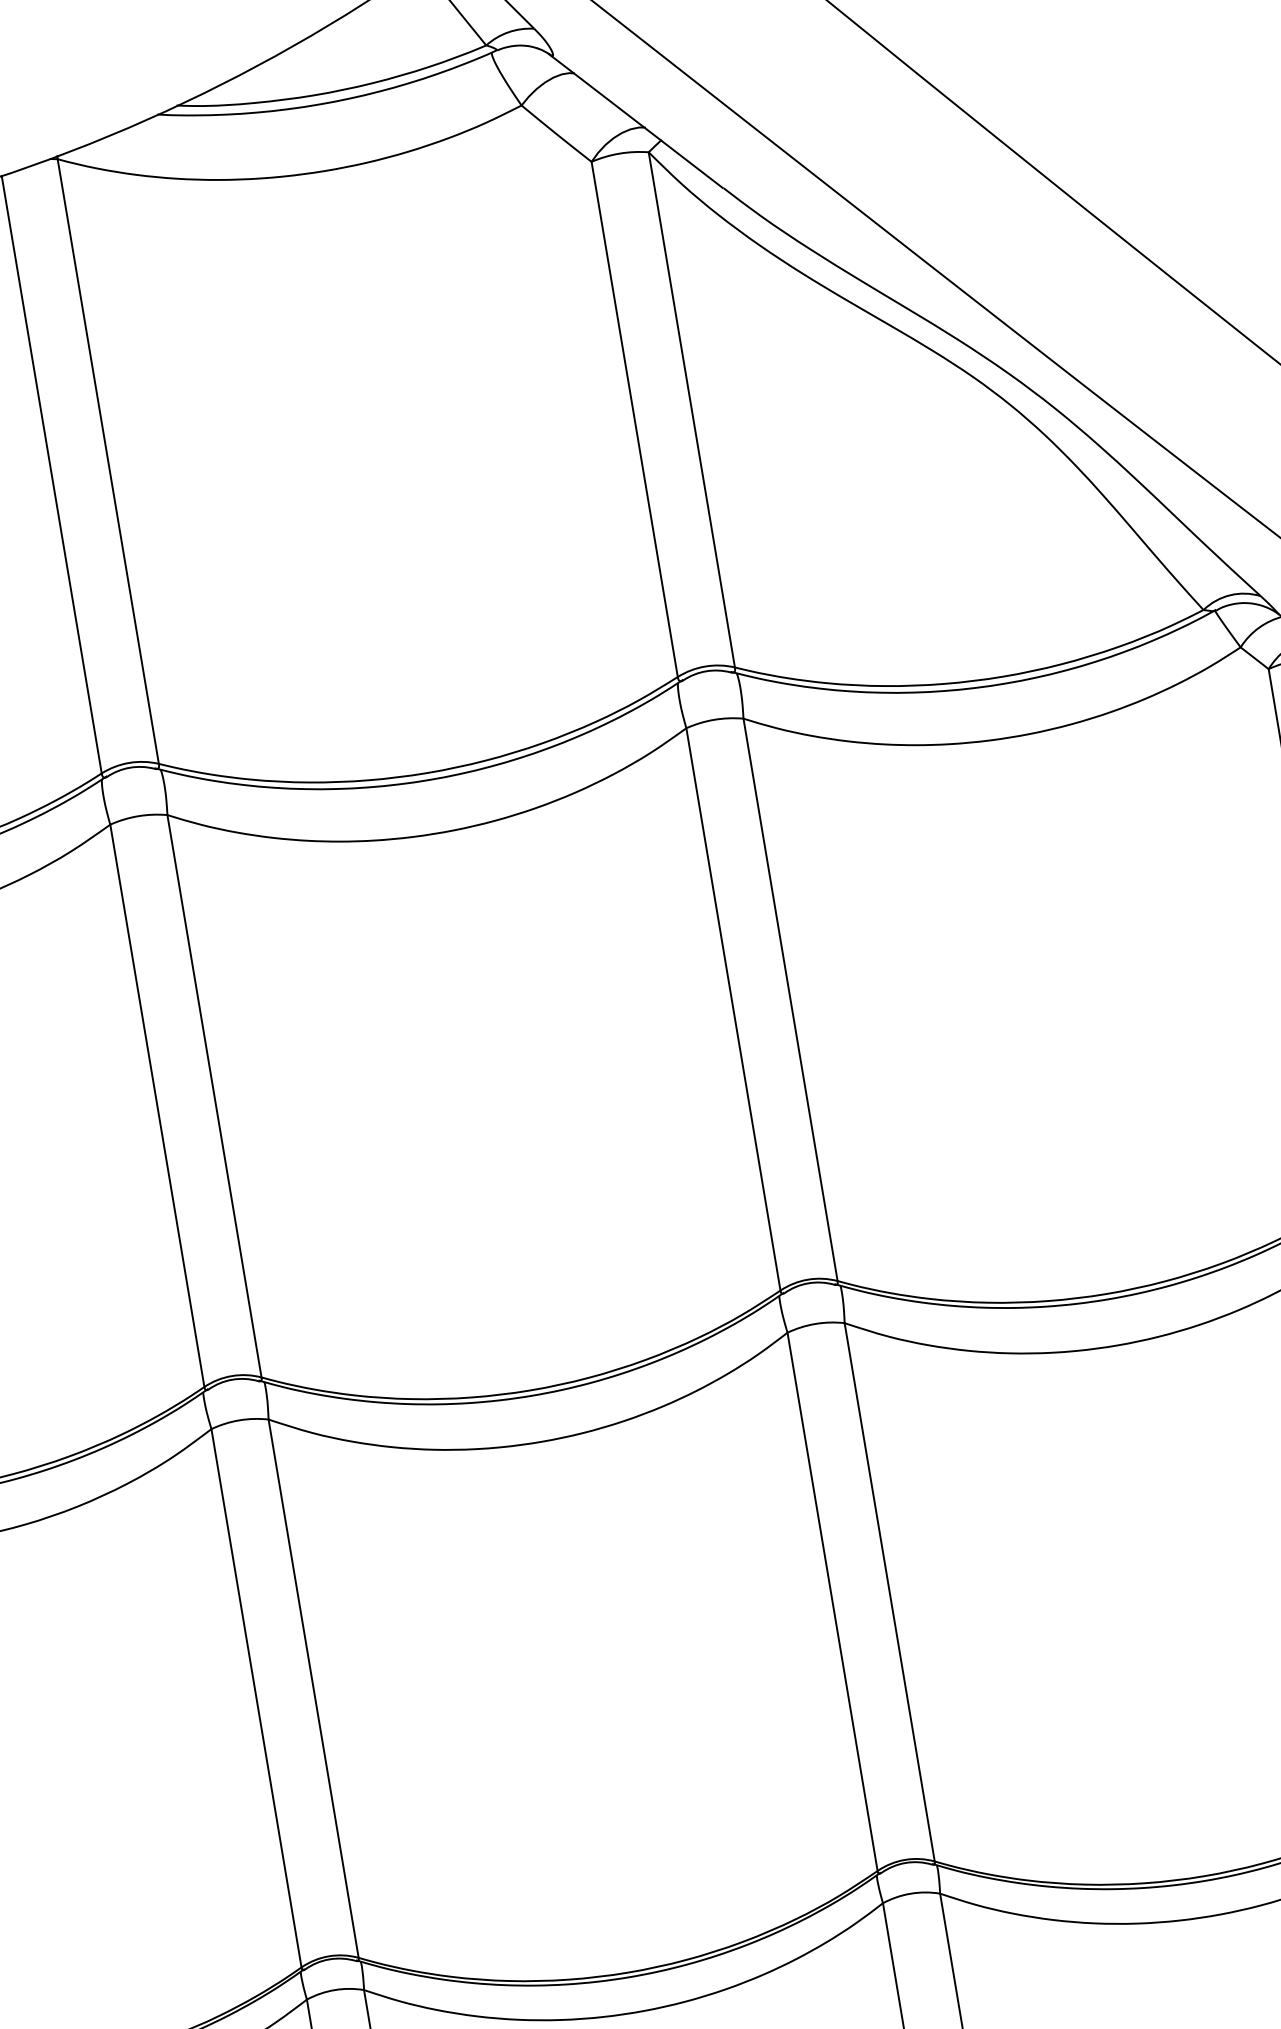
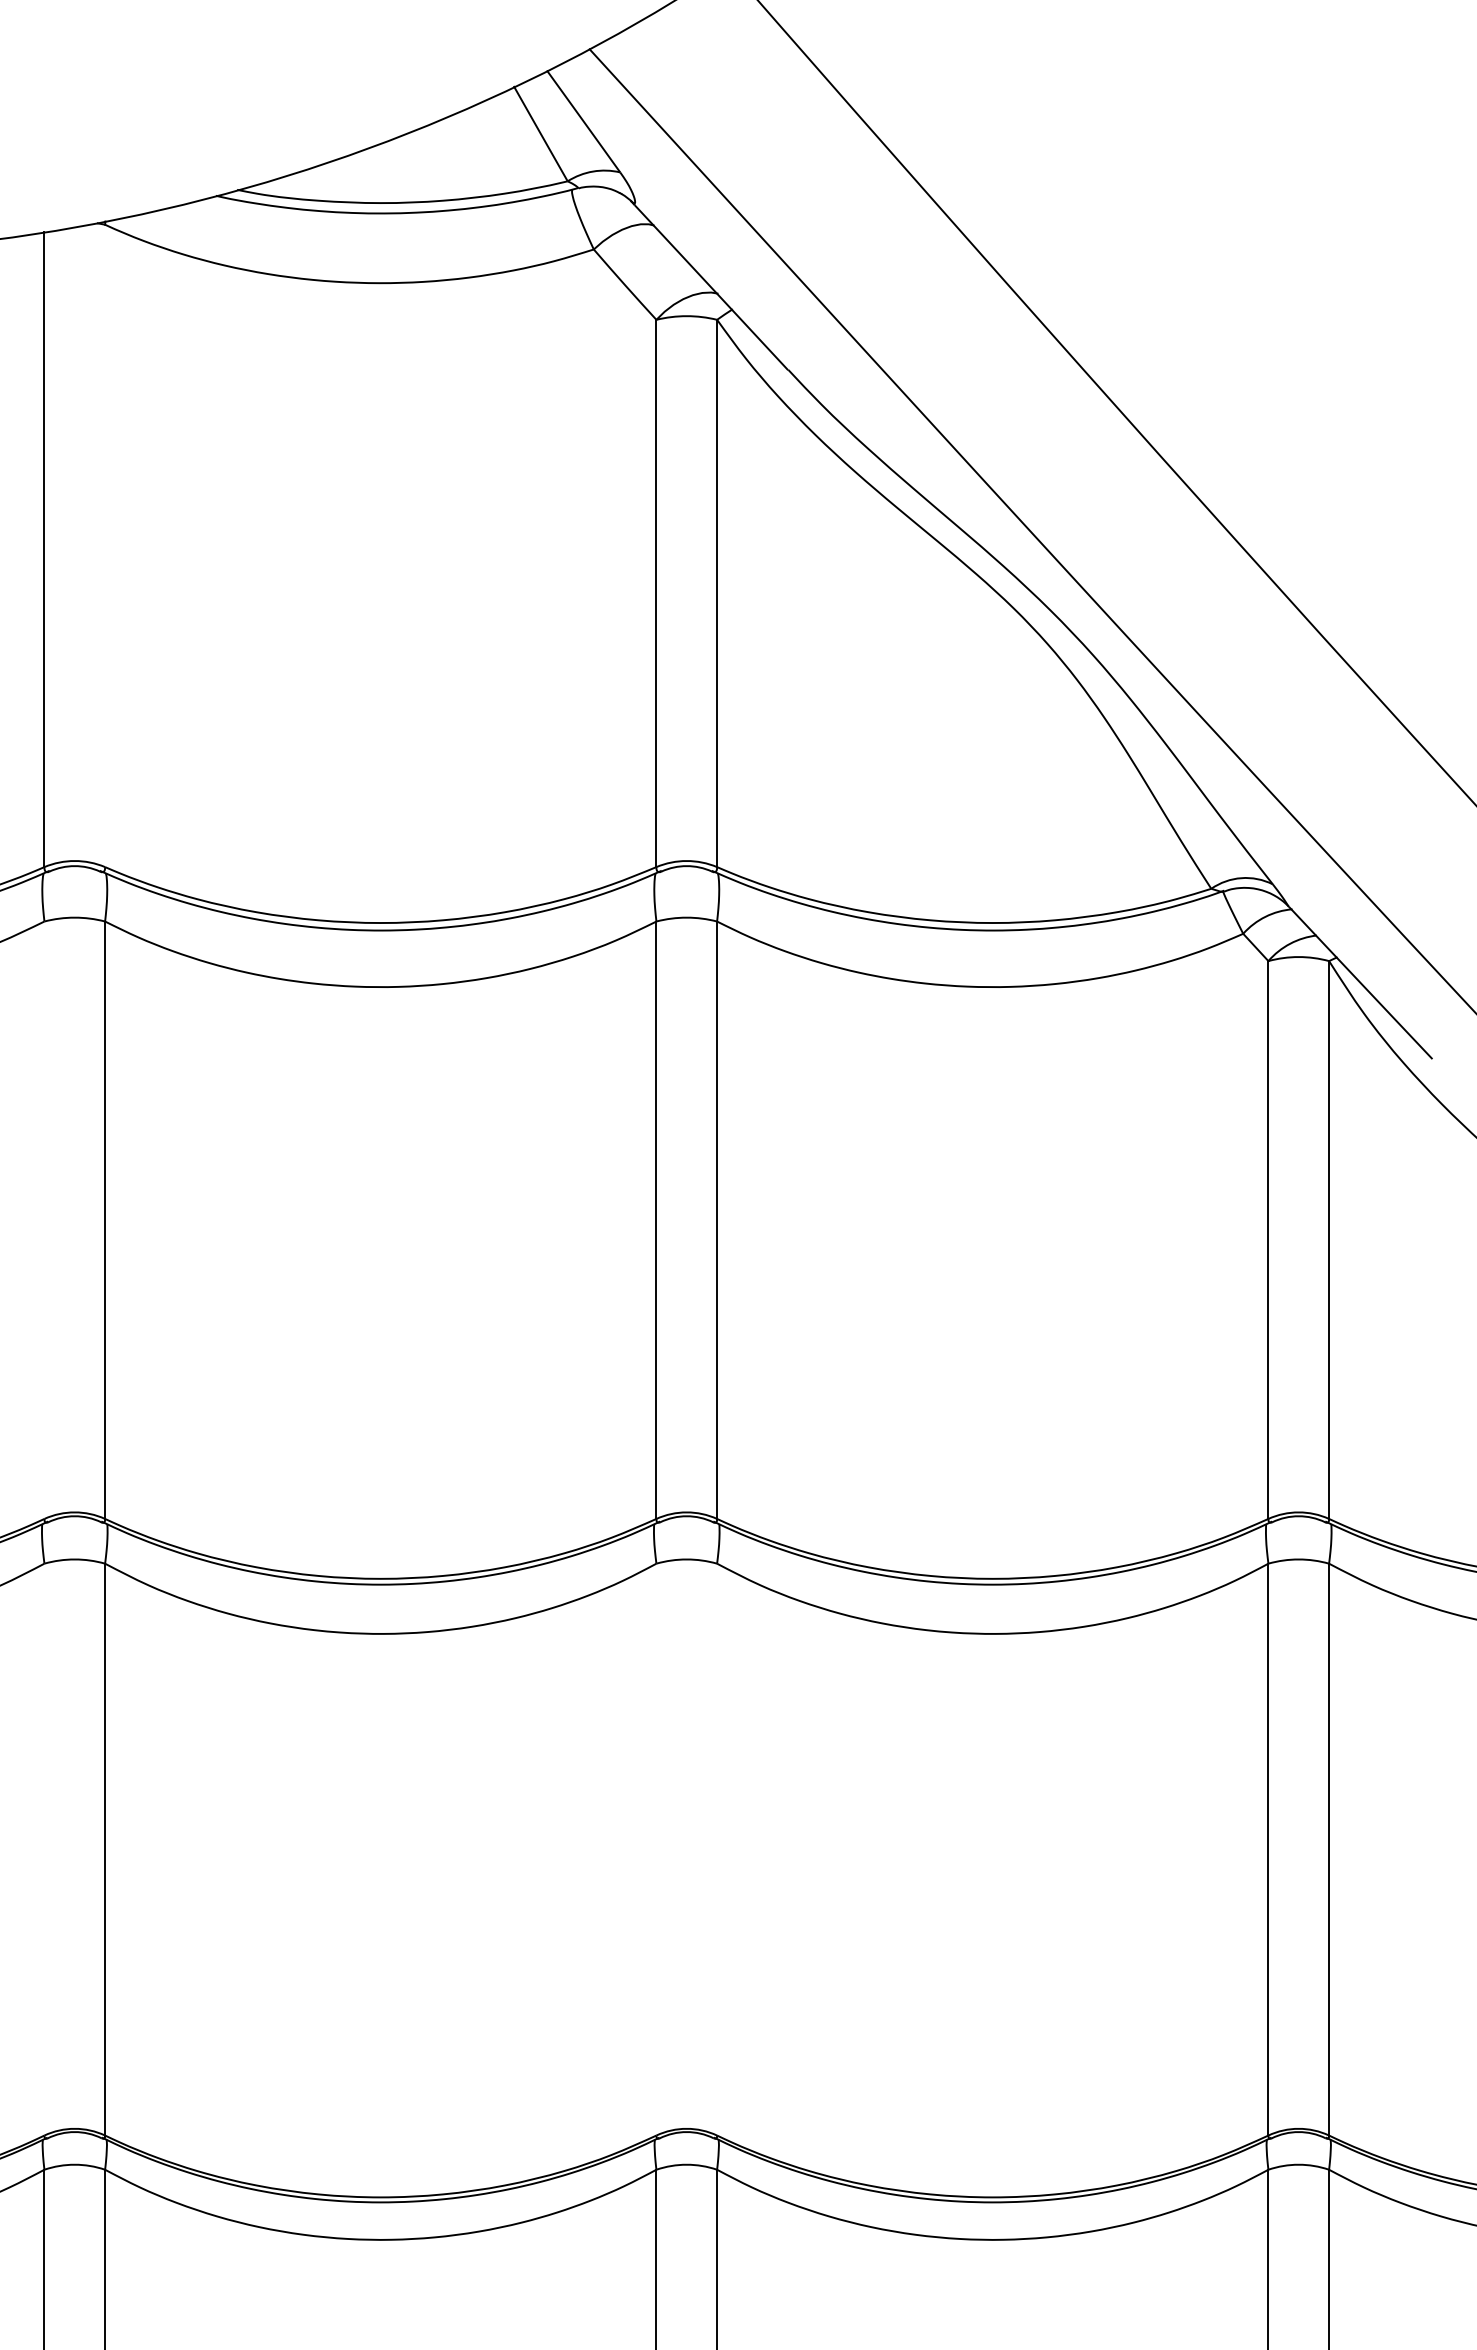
line: (108, 461) -> (105, 545), removed
line: (157, 1105) -> (44, 1219), removed
line: (890, 1592) -> (717, 1849), removed
line: (832, 1601) -> (656, 1849), removed
line: (256, 1698) -> (44, 1849), removed

